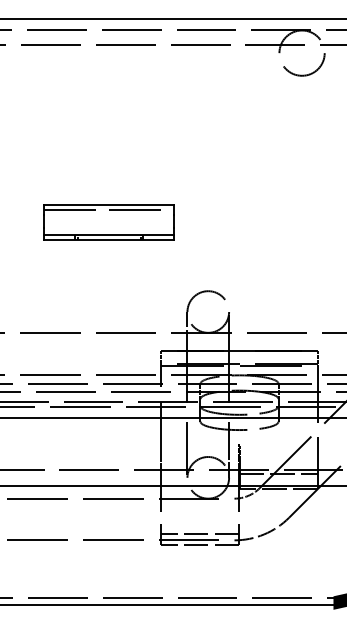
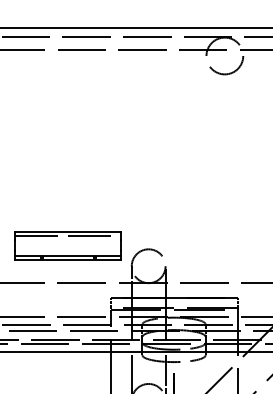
part: (108, 222) -> (67, 246), moved

